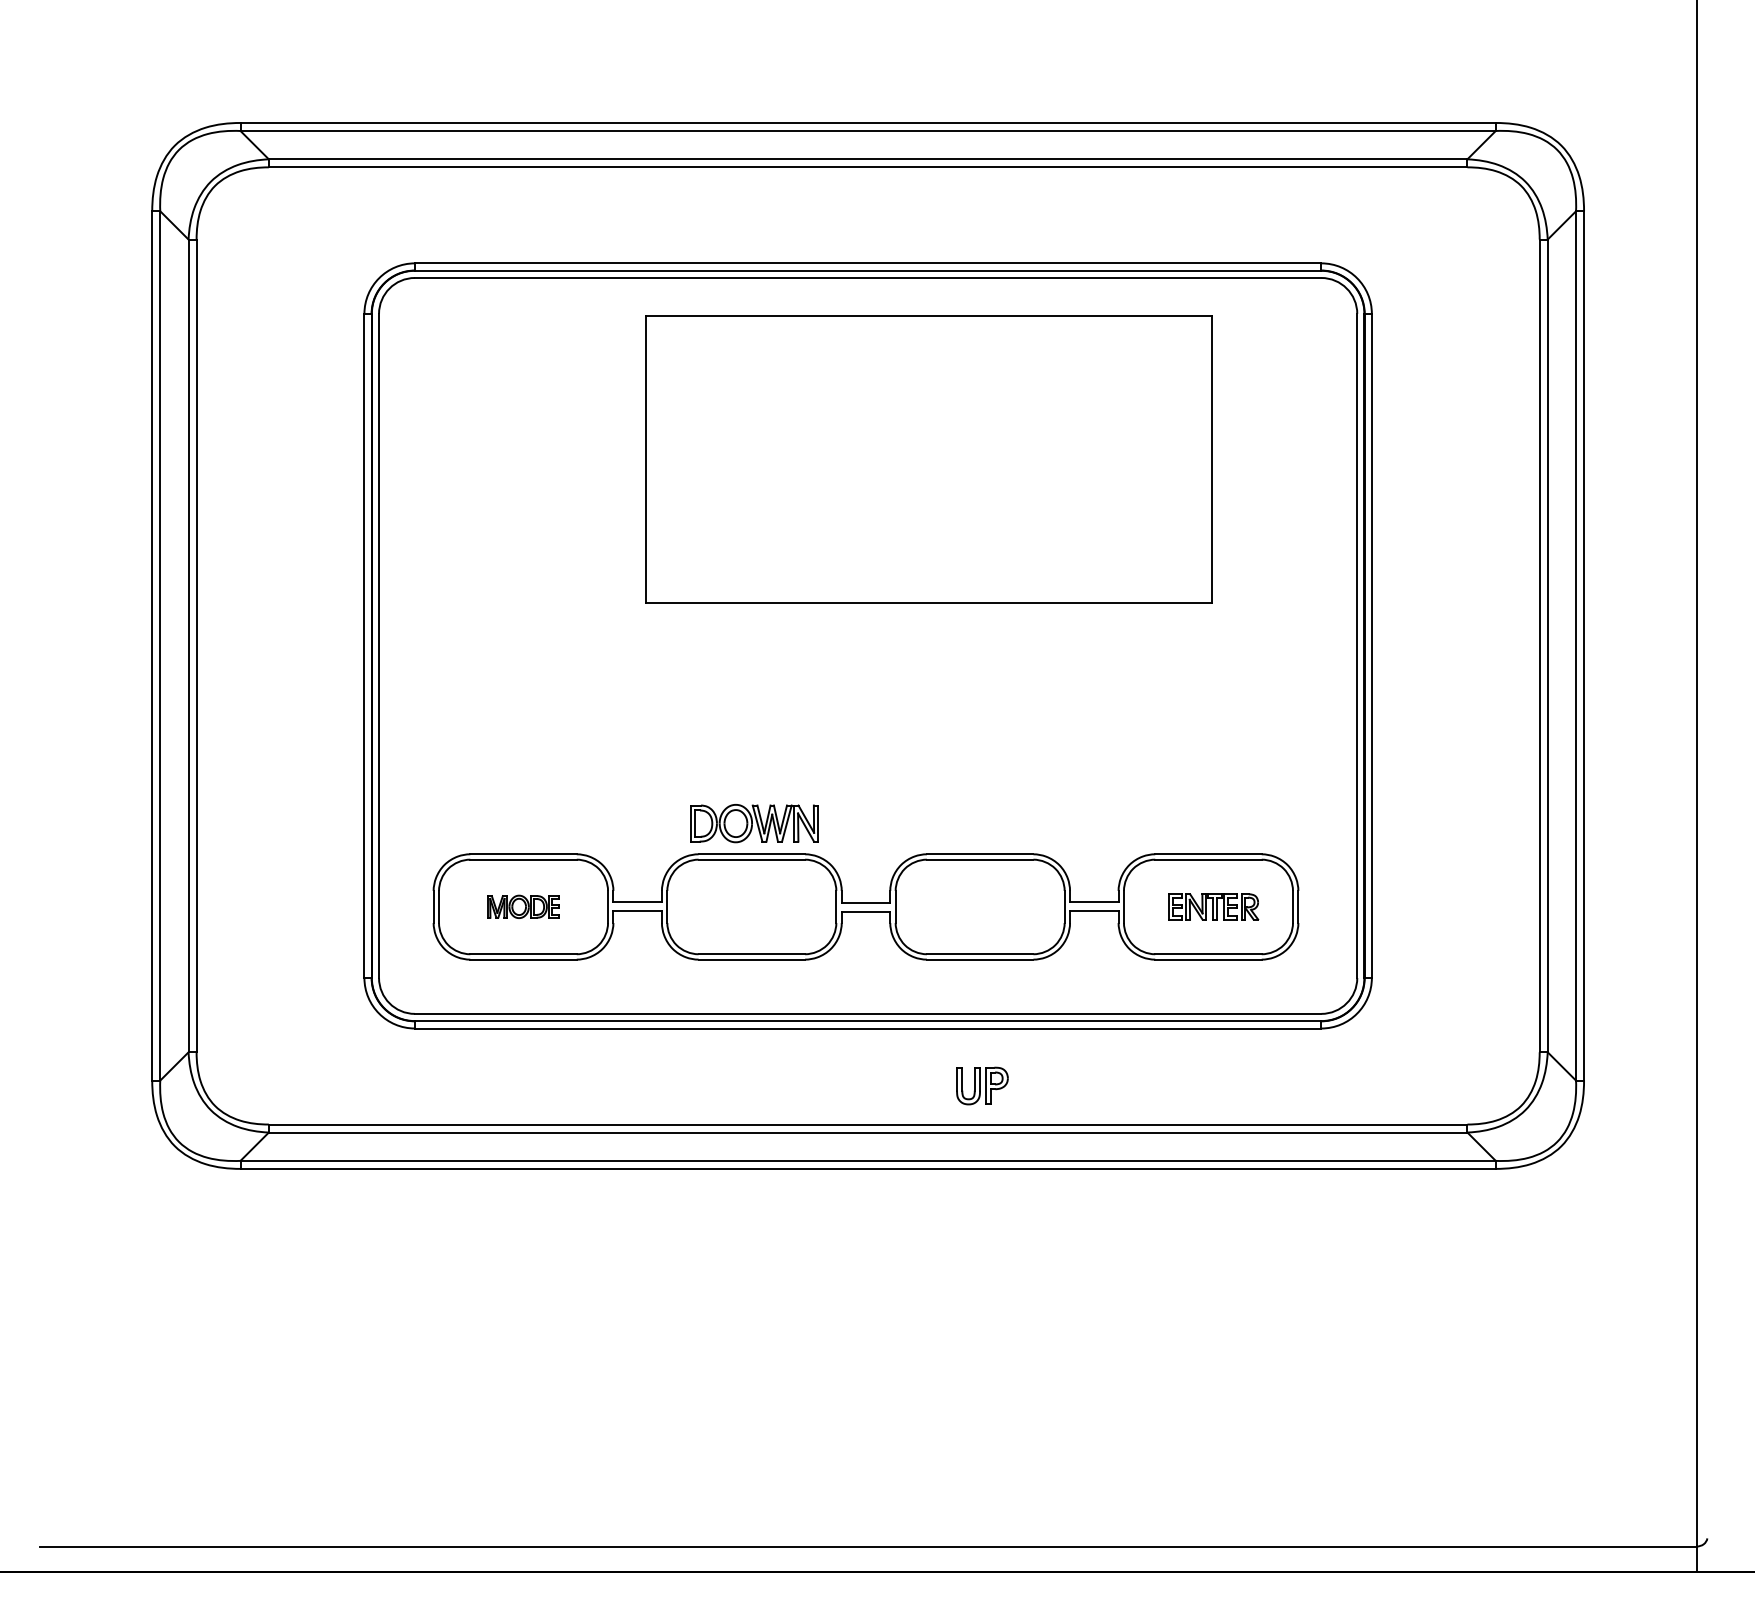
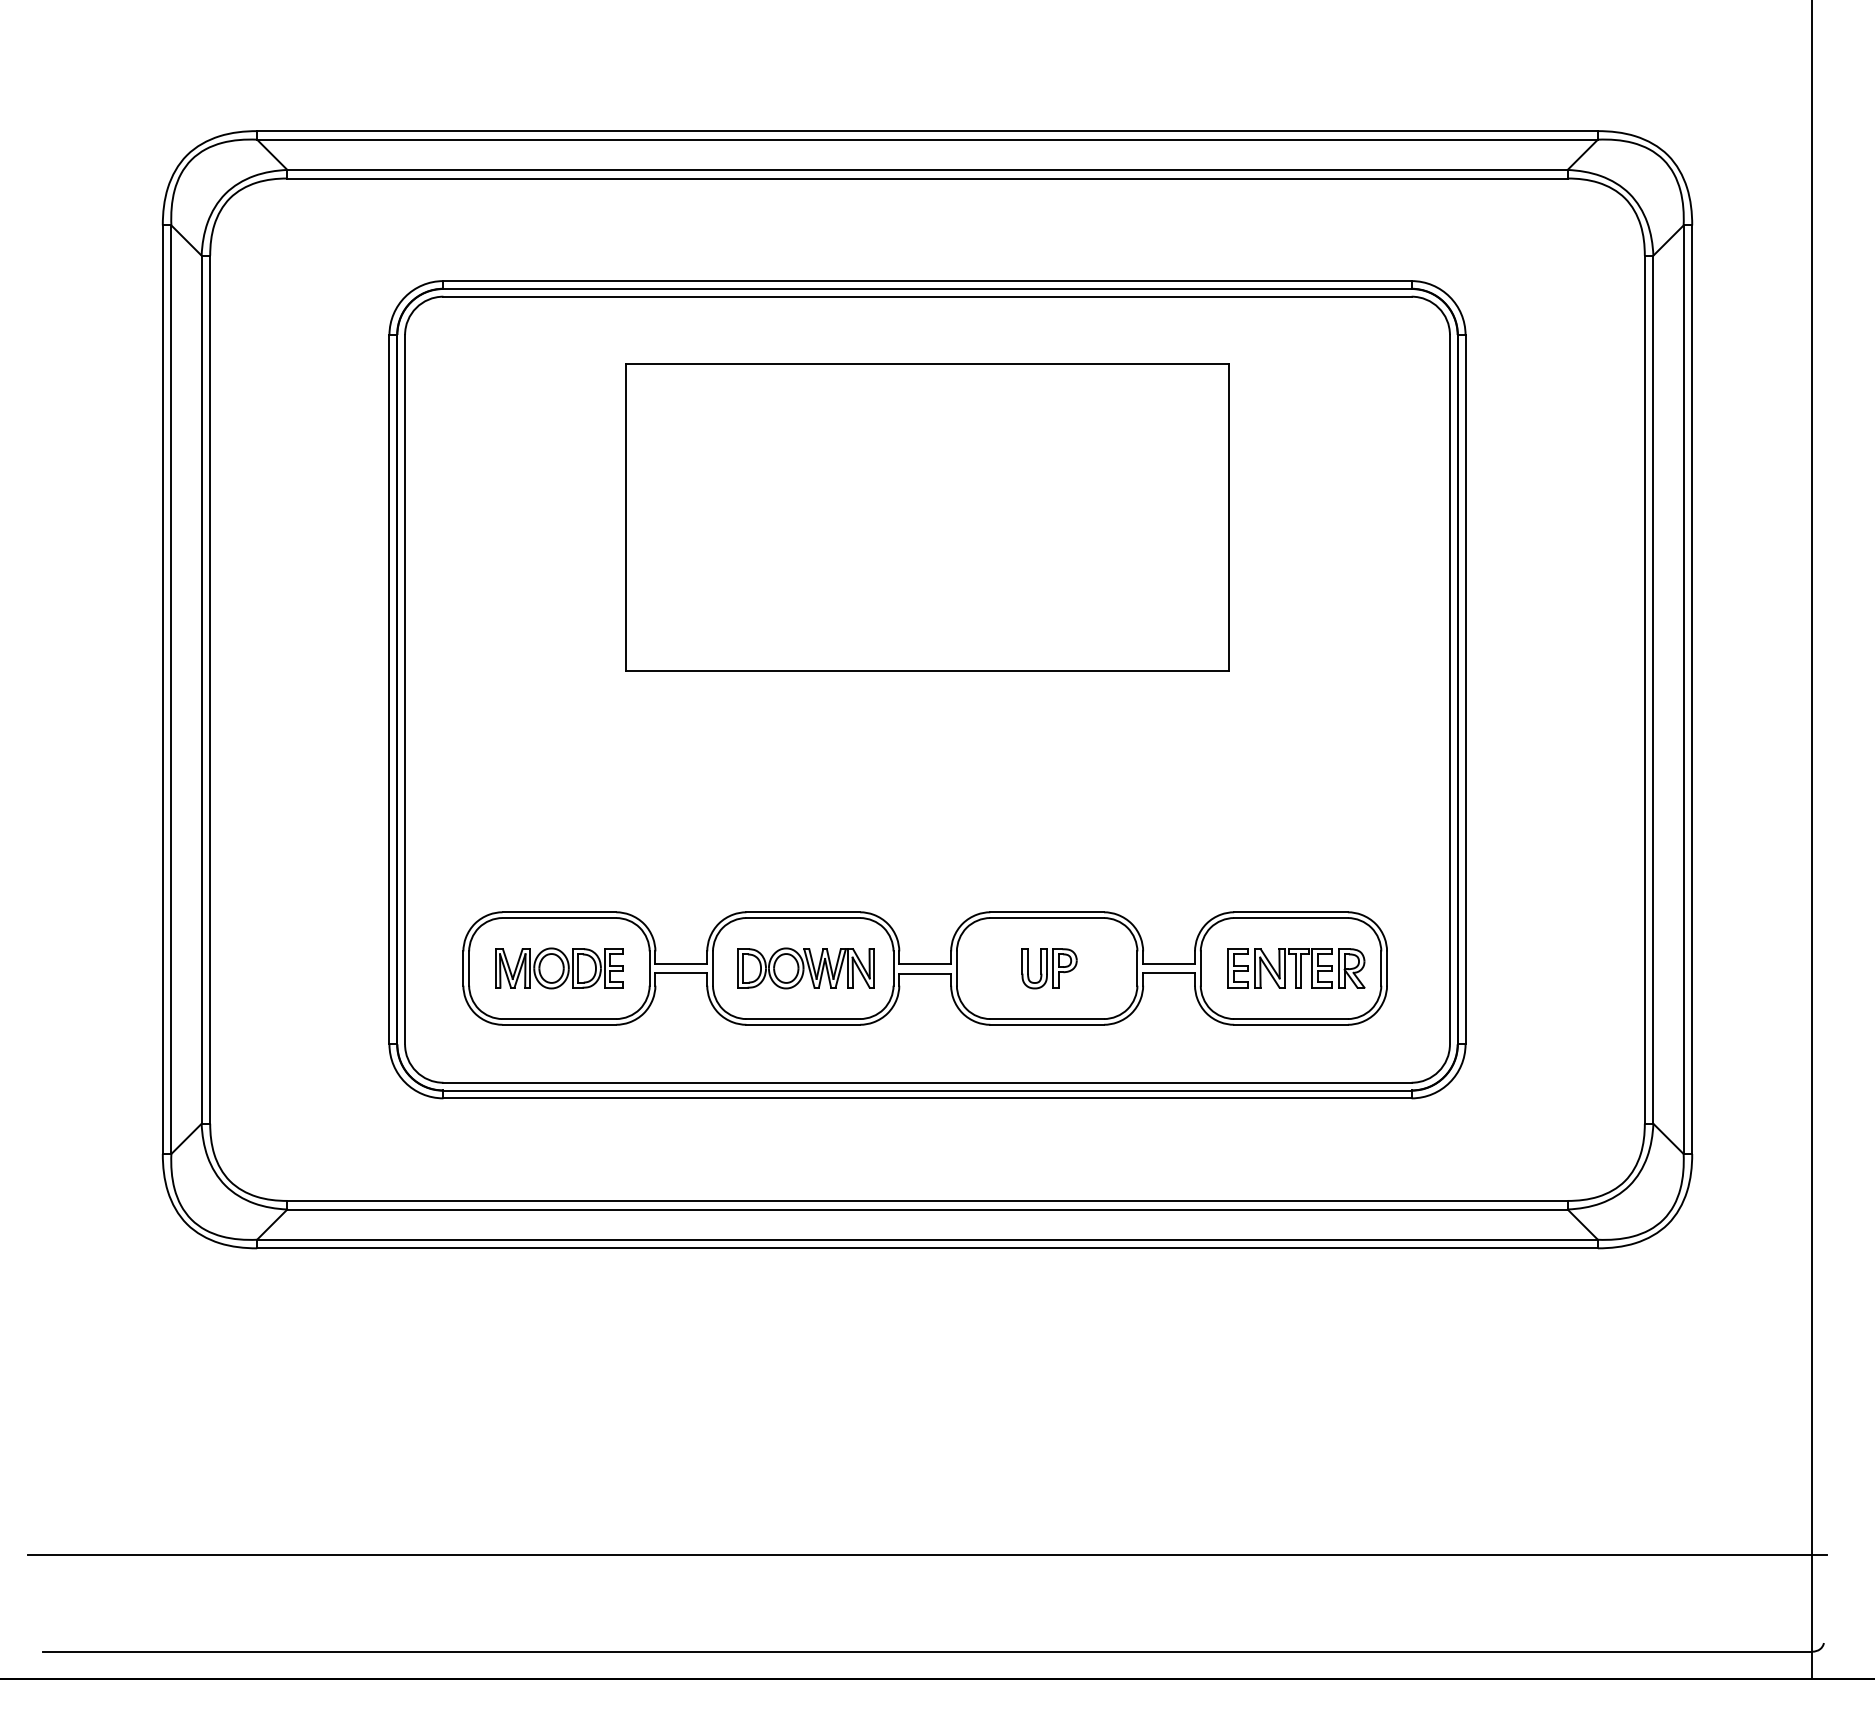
part: (928, 459) -> (927, 517), moved
part: (753, 823) -> (805, 968), moved
part: (523, 906) -> (559, 968), size x1.67
part: (1213, 906) -> (1296, 968), size x1.43
part: (982, 1085) -> (1049, 968), moved
line: (868, 1456) -> (927, 1555), added

